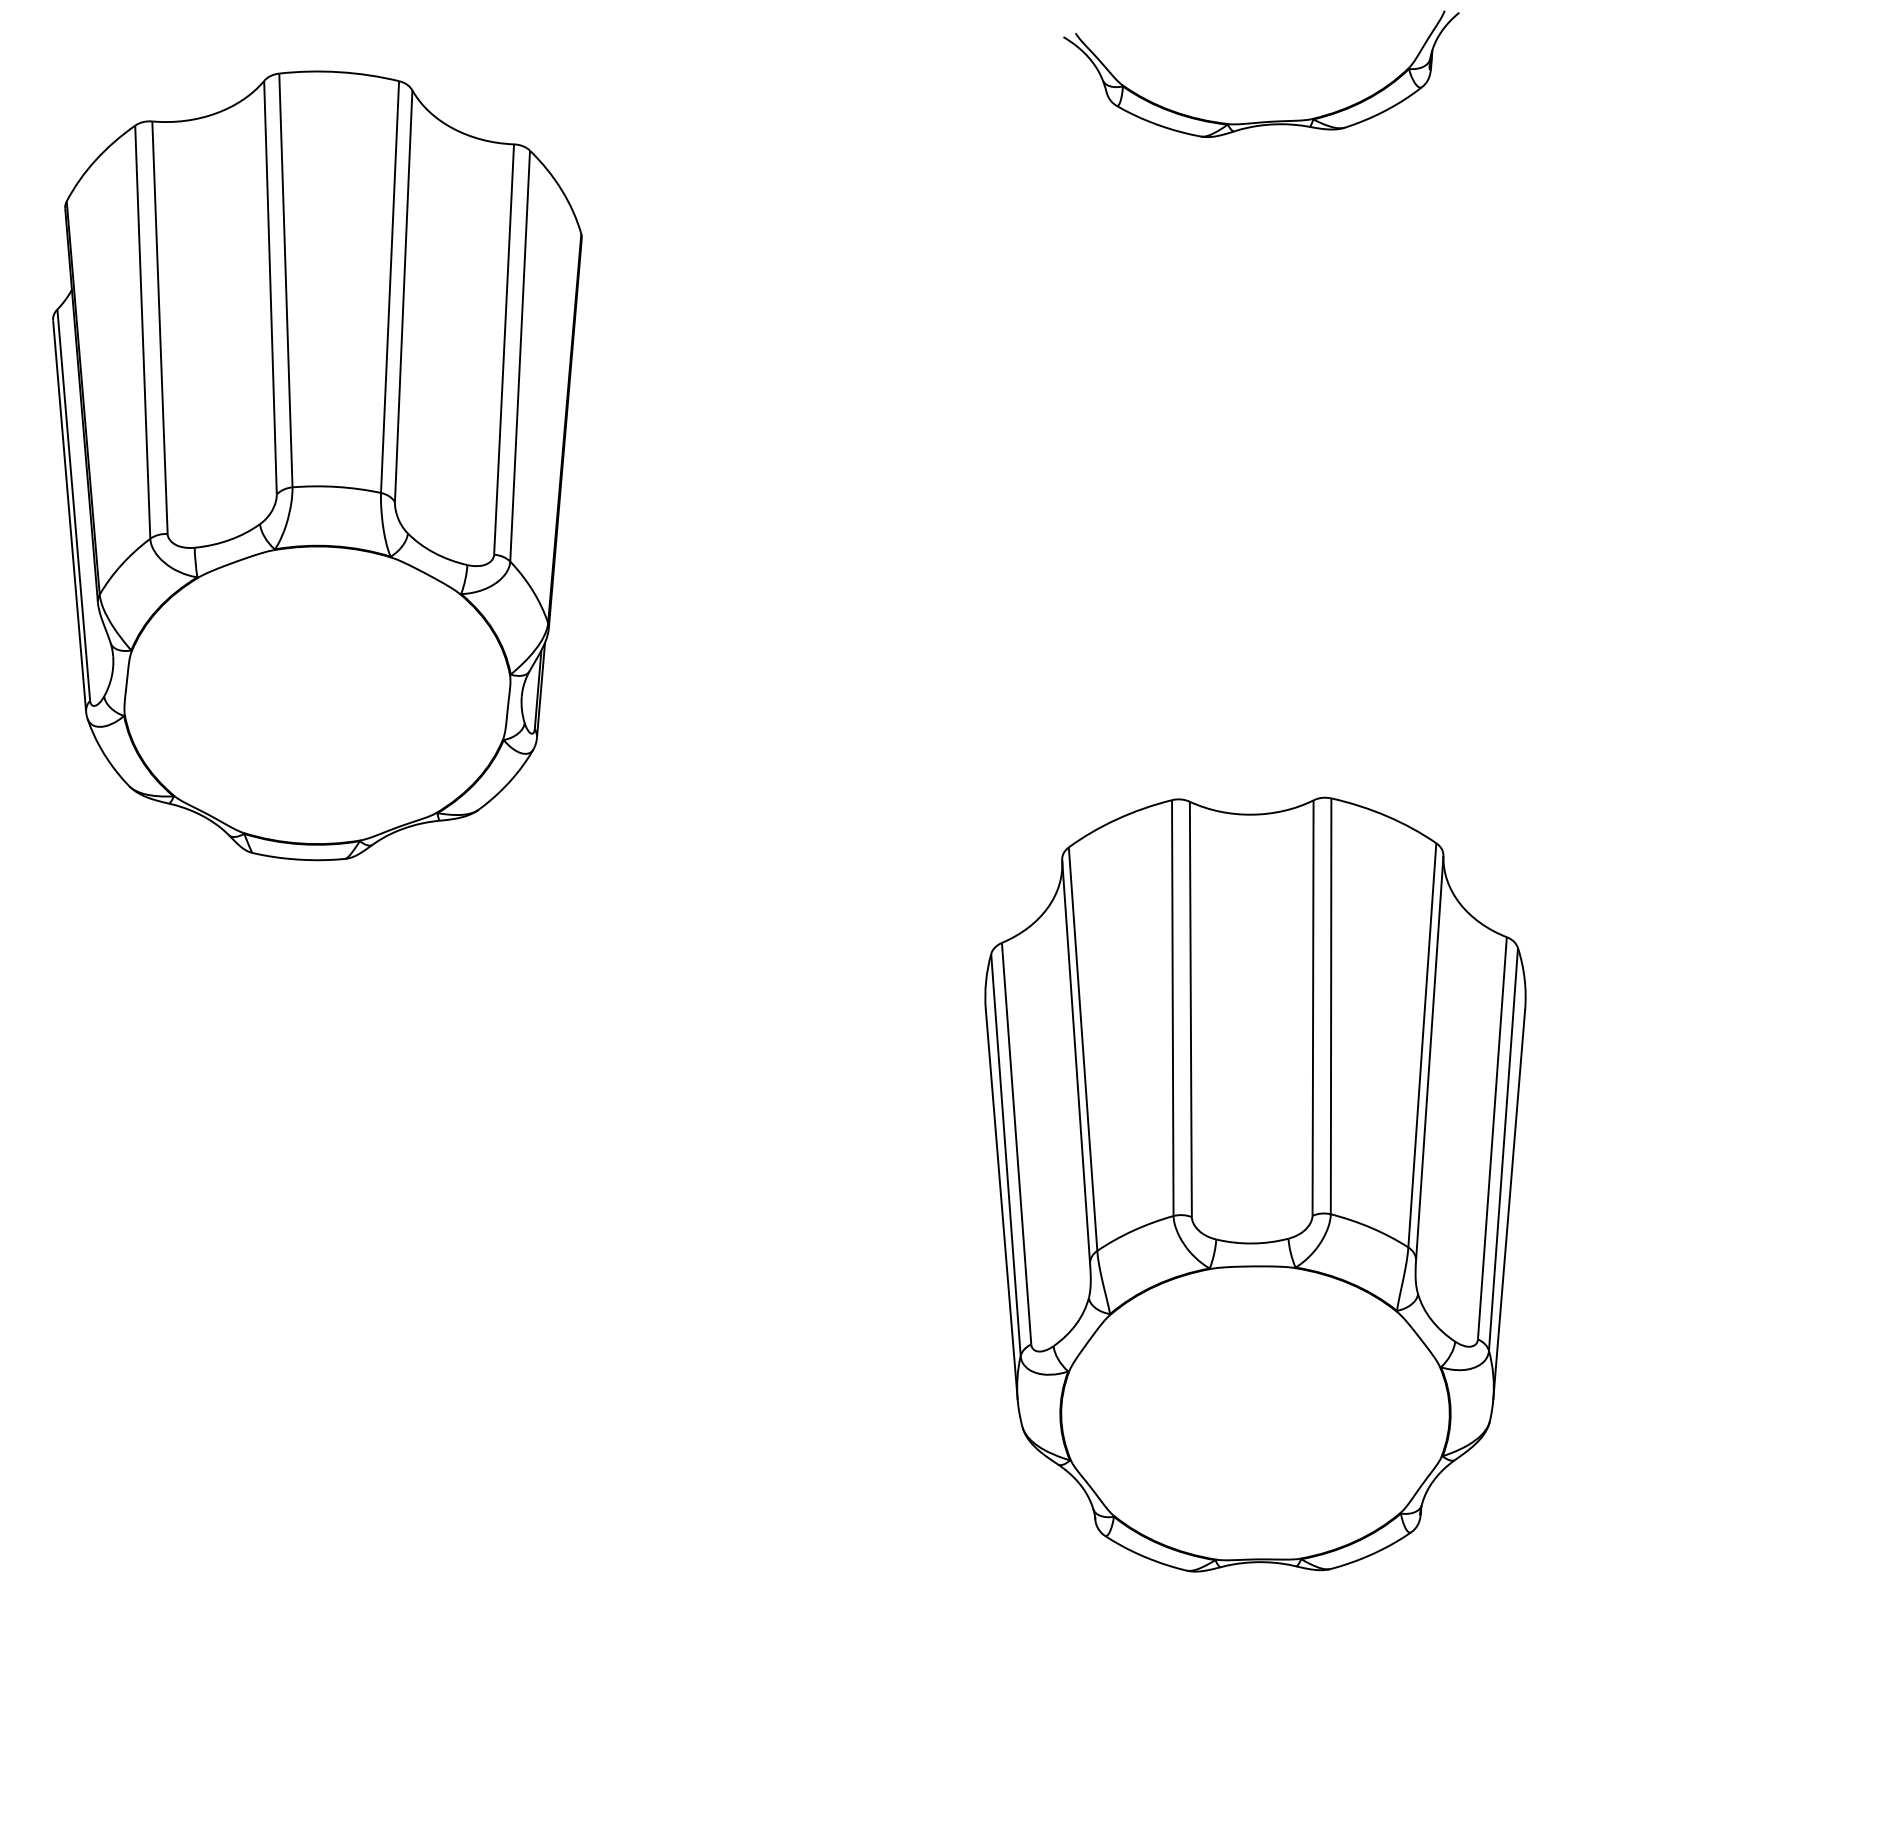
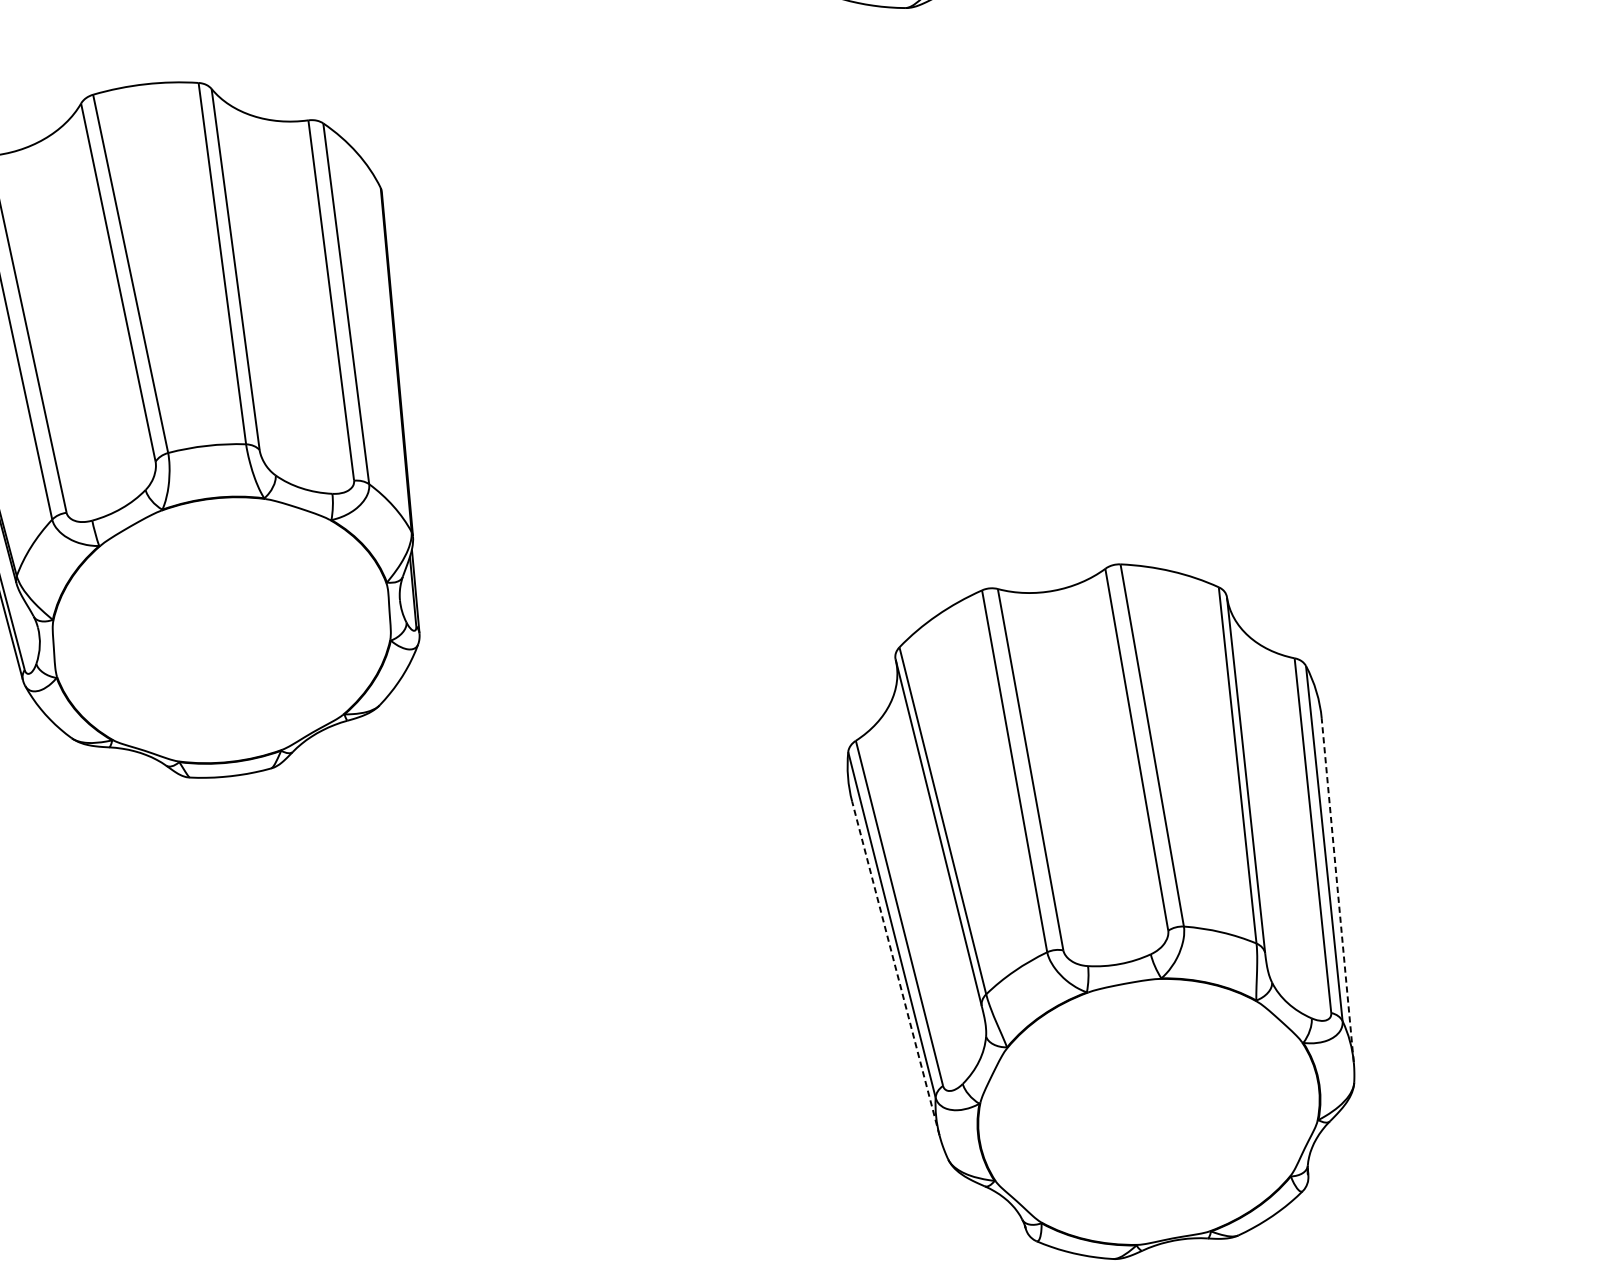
line: (1001, 1203) -> (895, 967), solid -> dashed
line: (1509, 1203) -> (1337, 889), solid -> dashed

